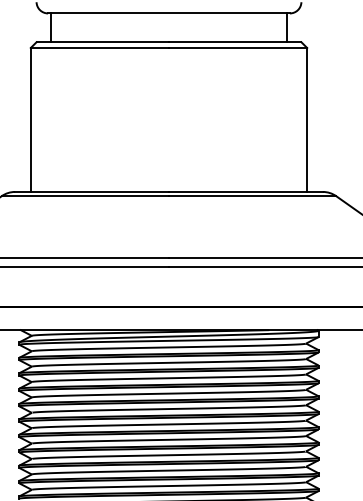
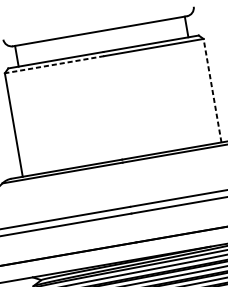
line: (99, 48) -> (54, 65), solid -> dashed
line: (307, 119) -> (212, 90), solid -> dashed

